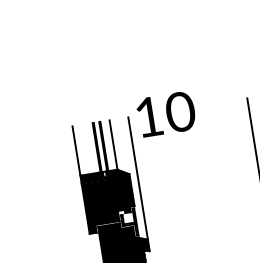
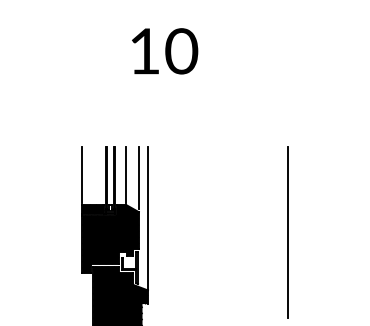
text: (166, 114) -> (165, 51), moved
line: (124, 144) -> (138, 177), added

